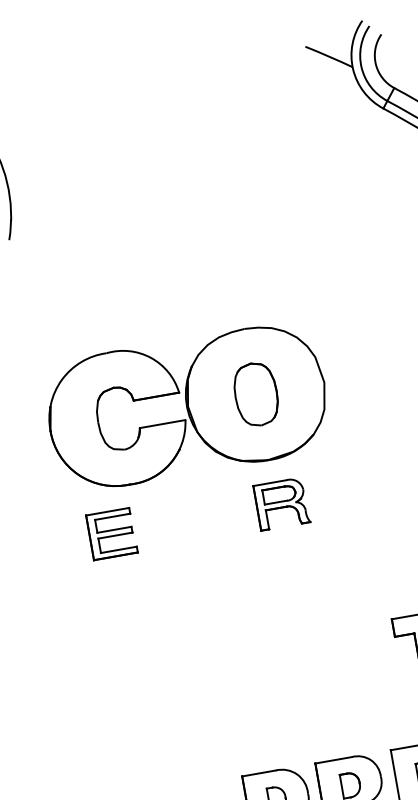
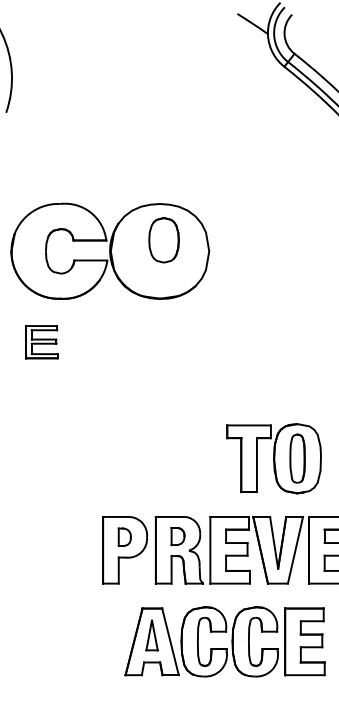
part: (255, 394) -> (163, 240), moved
part: (281, 504) -> (164, 331), removed
part: (111, 534) -> (41, 342), moved

